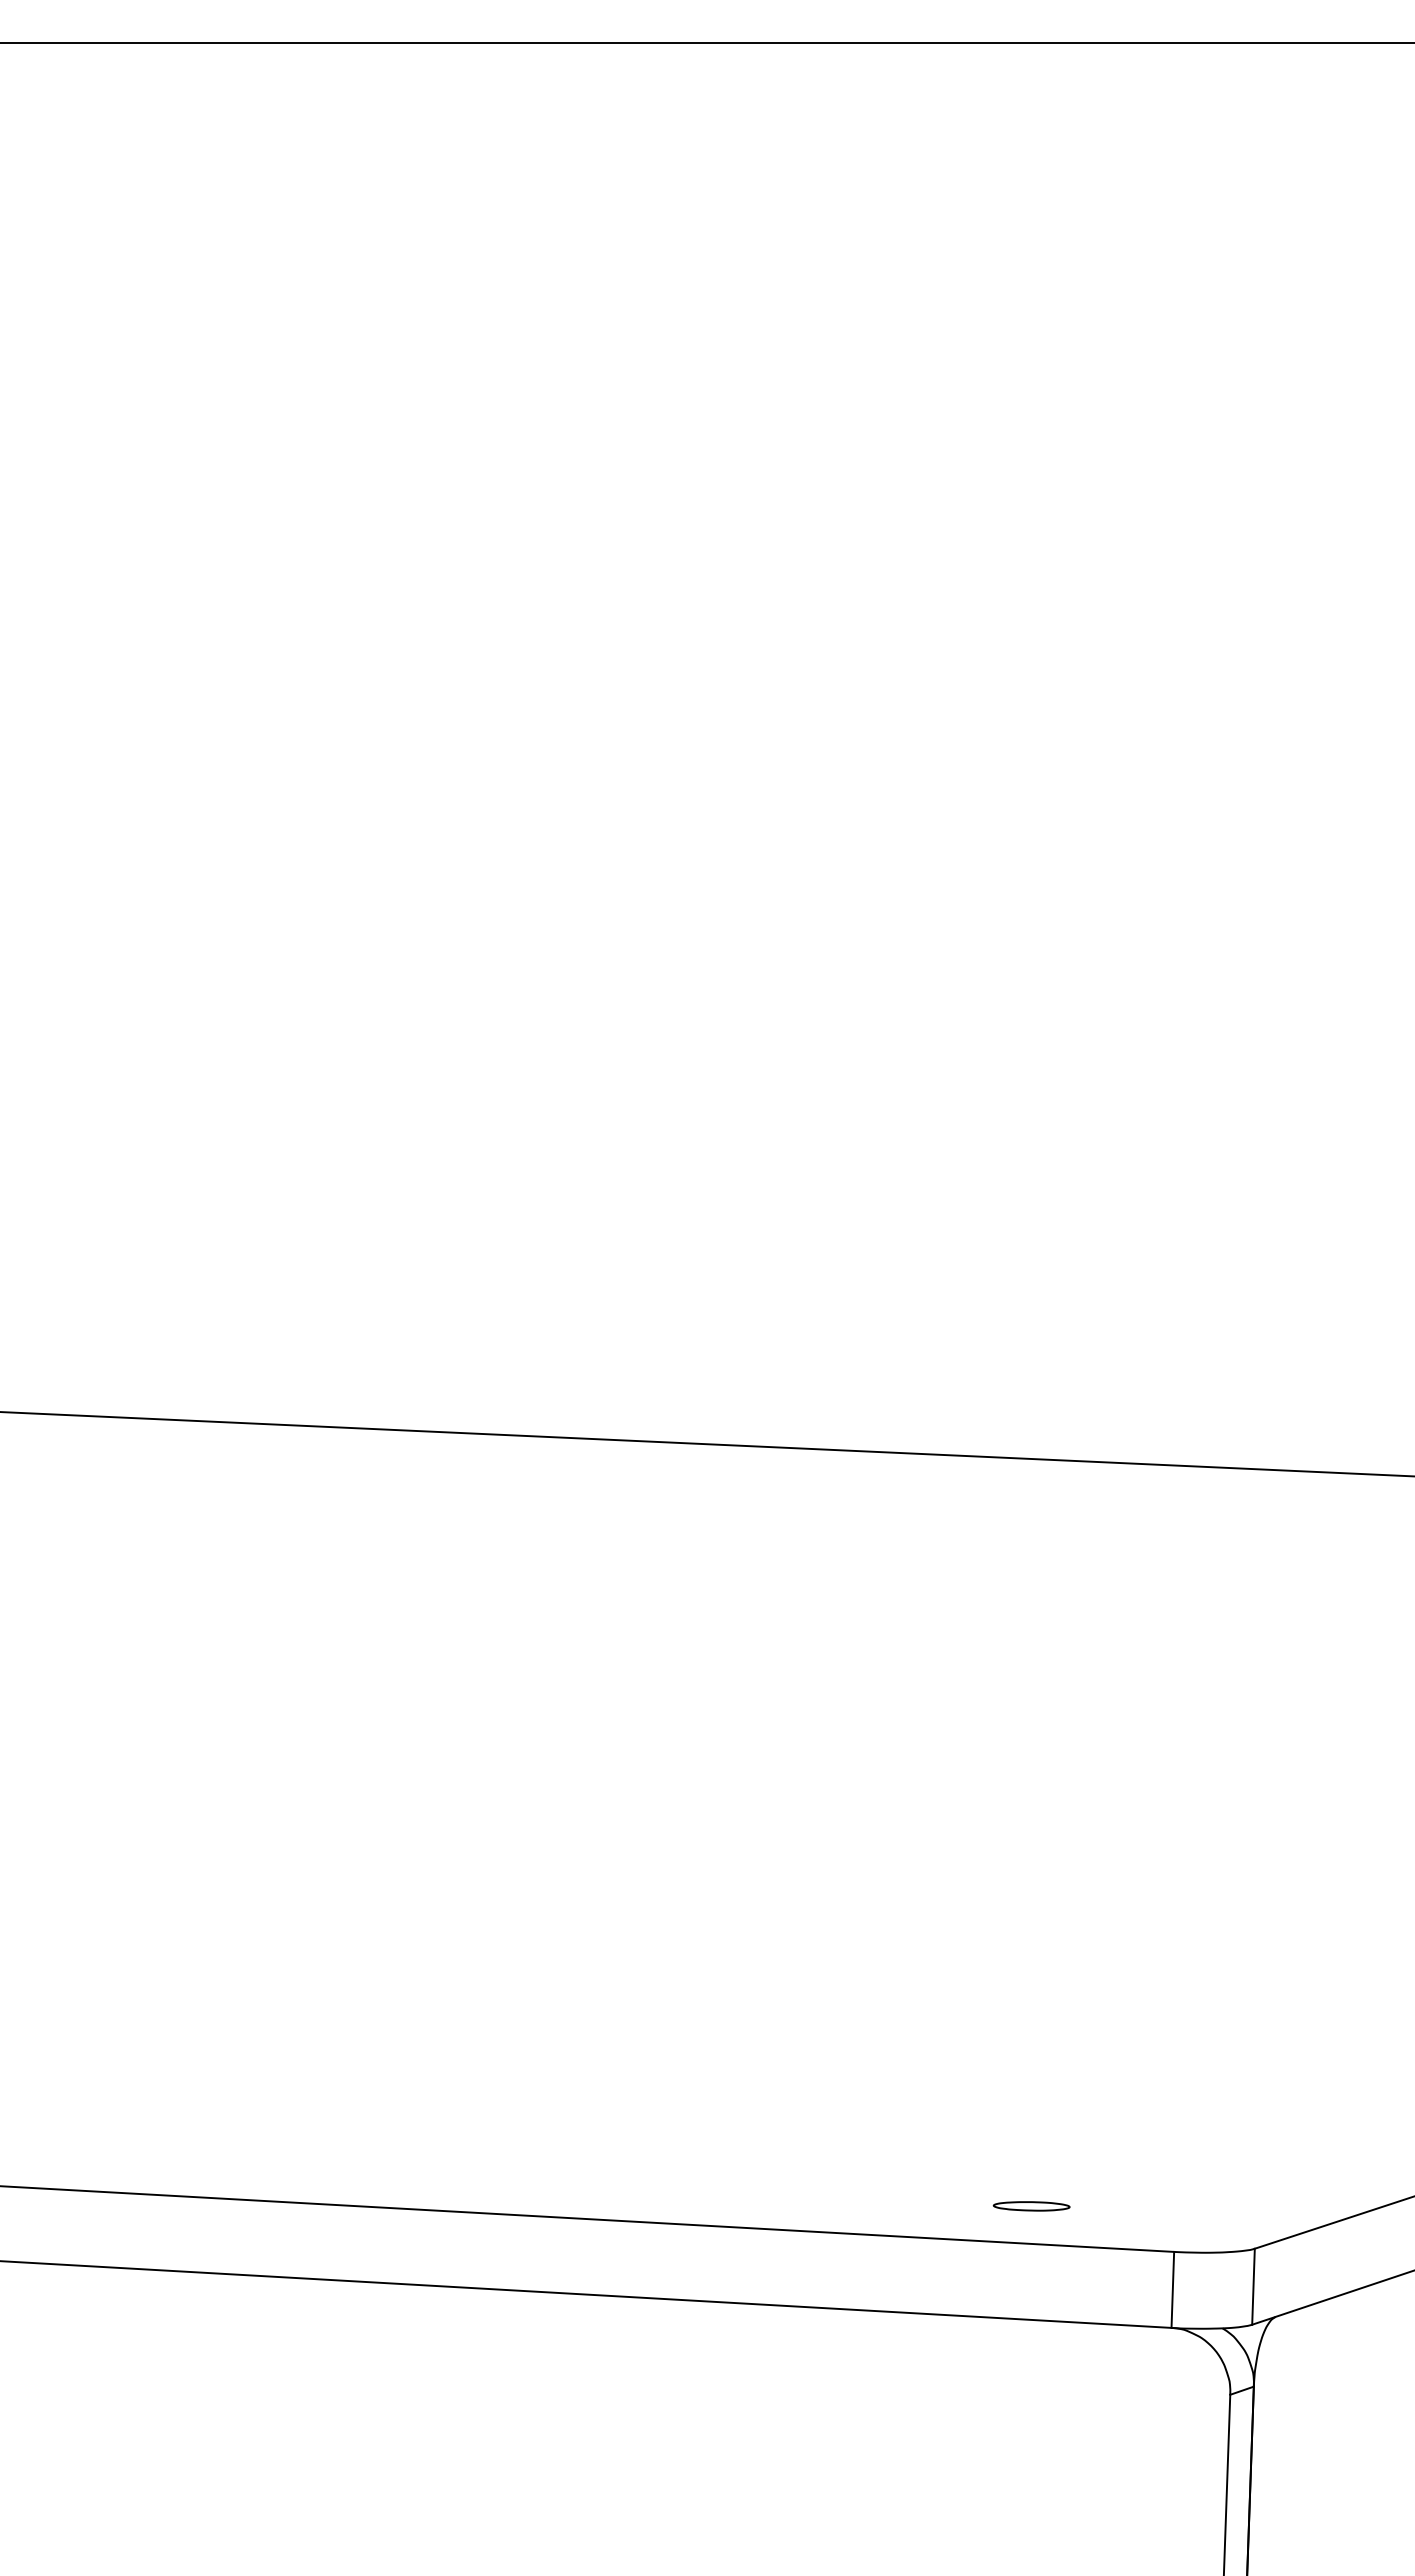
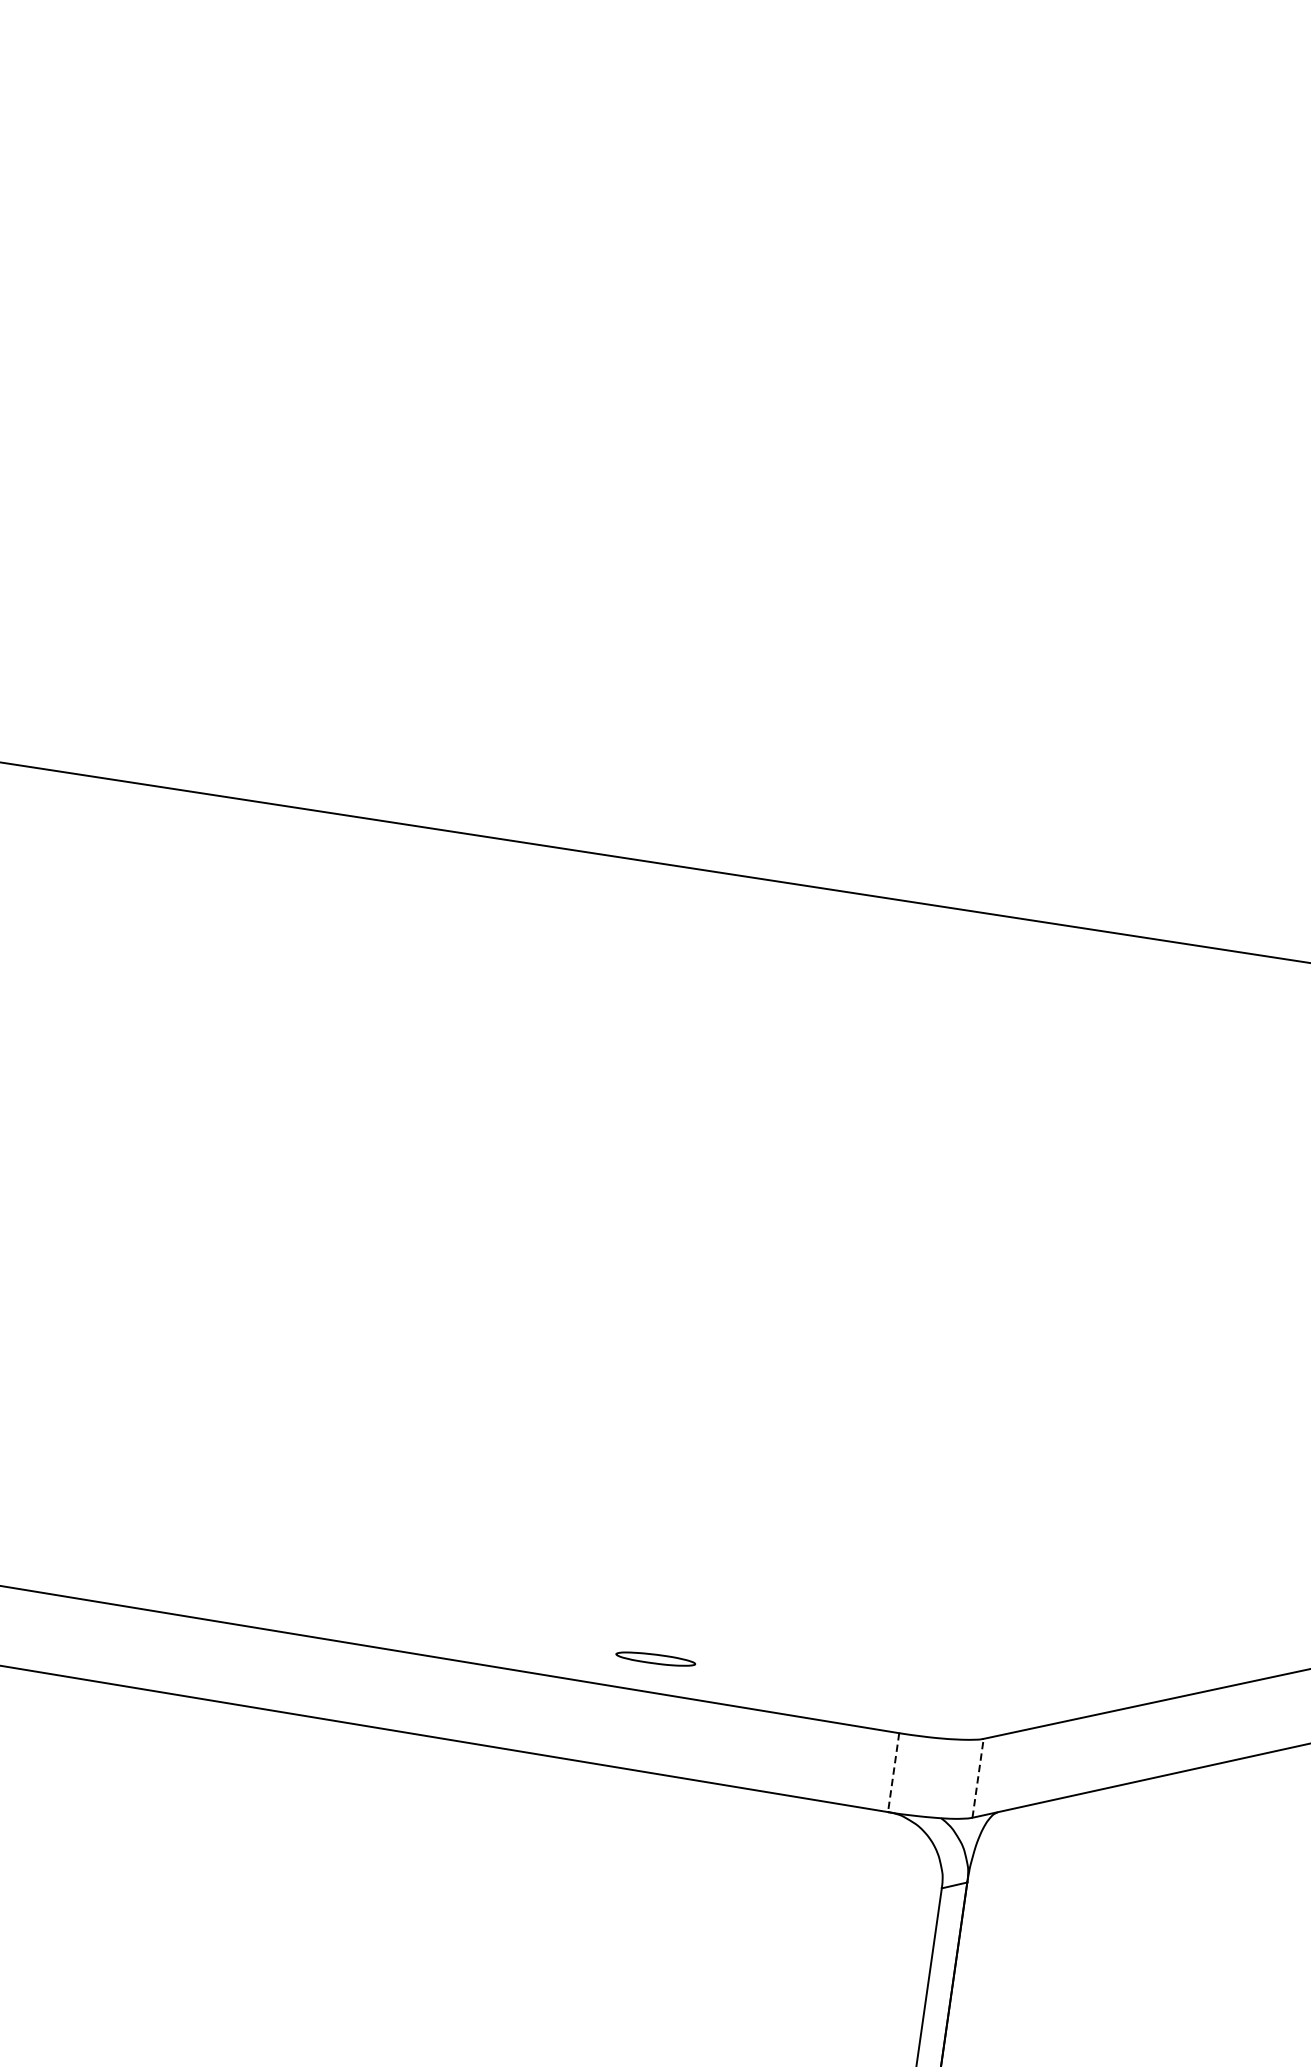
part: (1031, 2206) -> (655, 1659), moved
line: (1253, 2286) -> (978, 1778), solid -> dashed
line: (1172, 2290) -> (893, 1773), solid -> dashed

